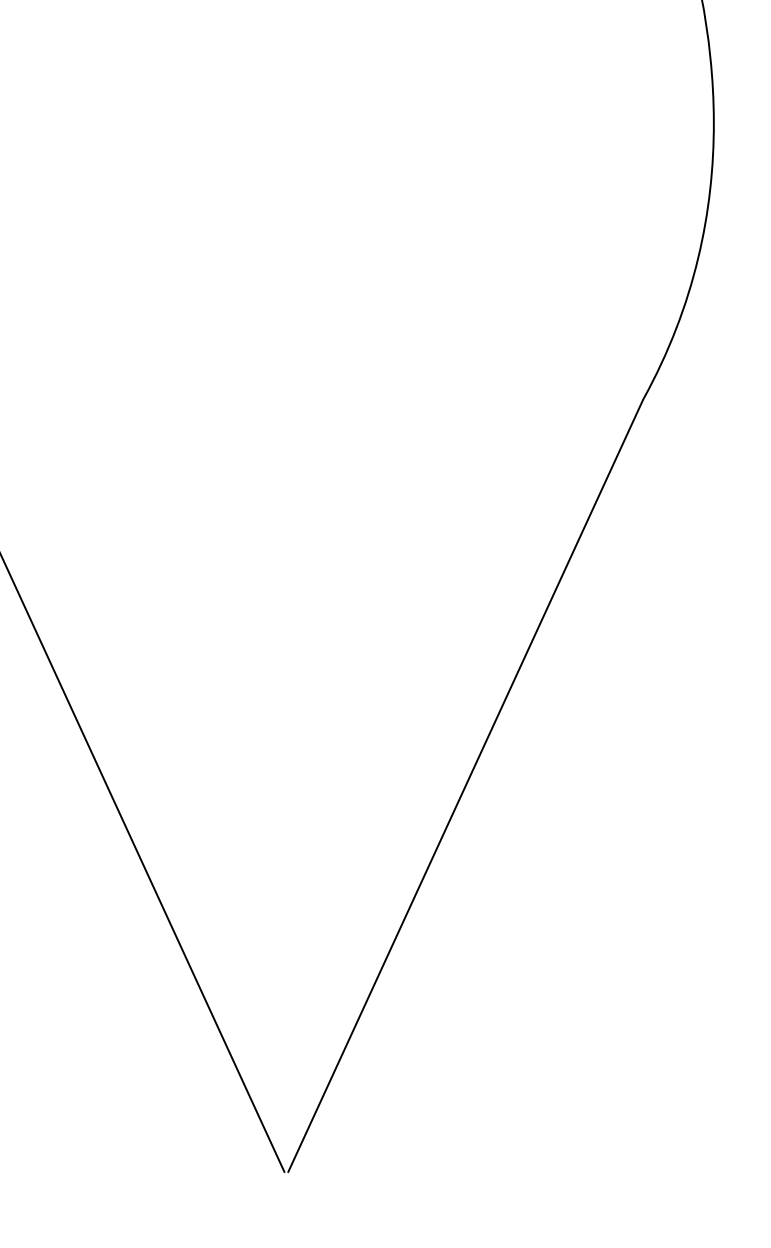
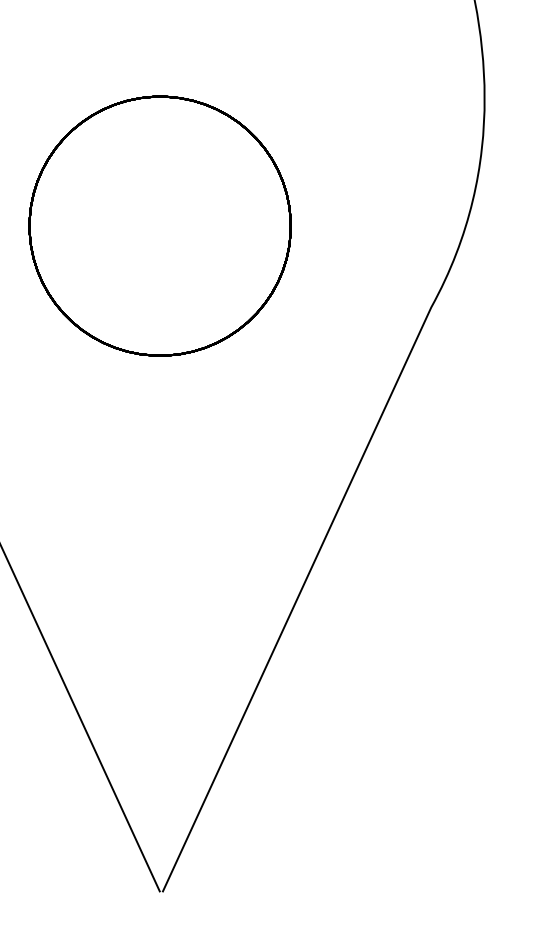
part: (284, 291) -> (159, 225), added

